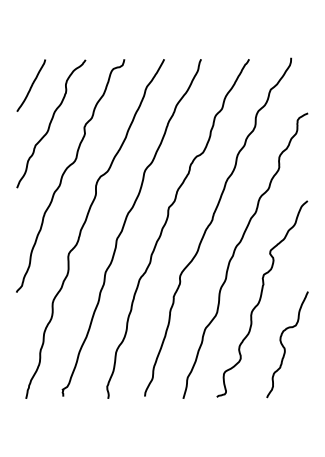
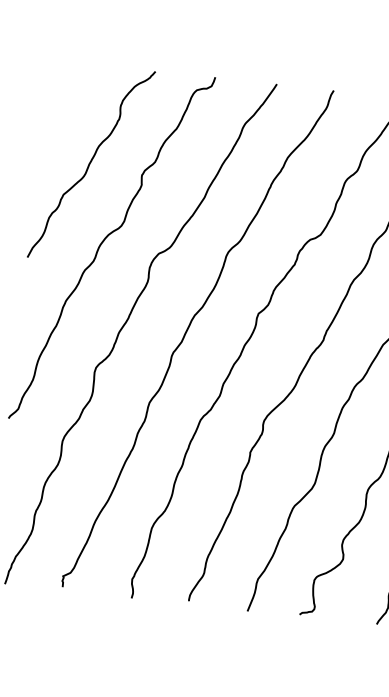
curve: (31, 85) -> (67, 101), removed

